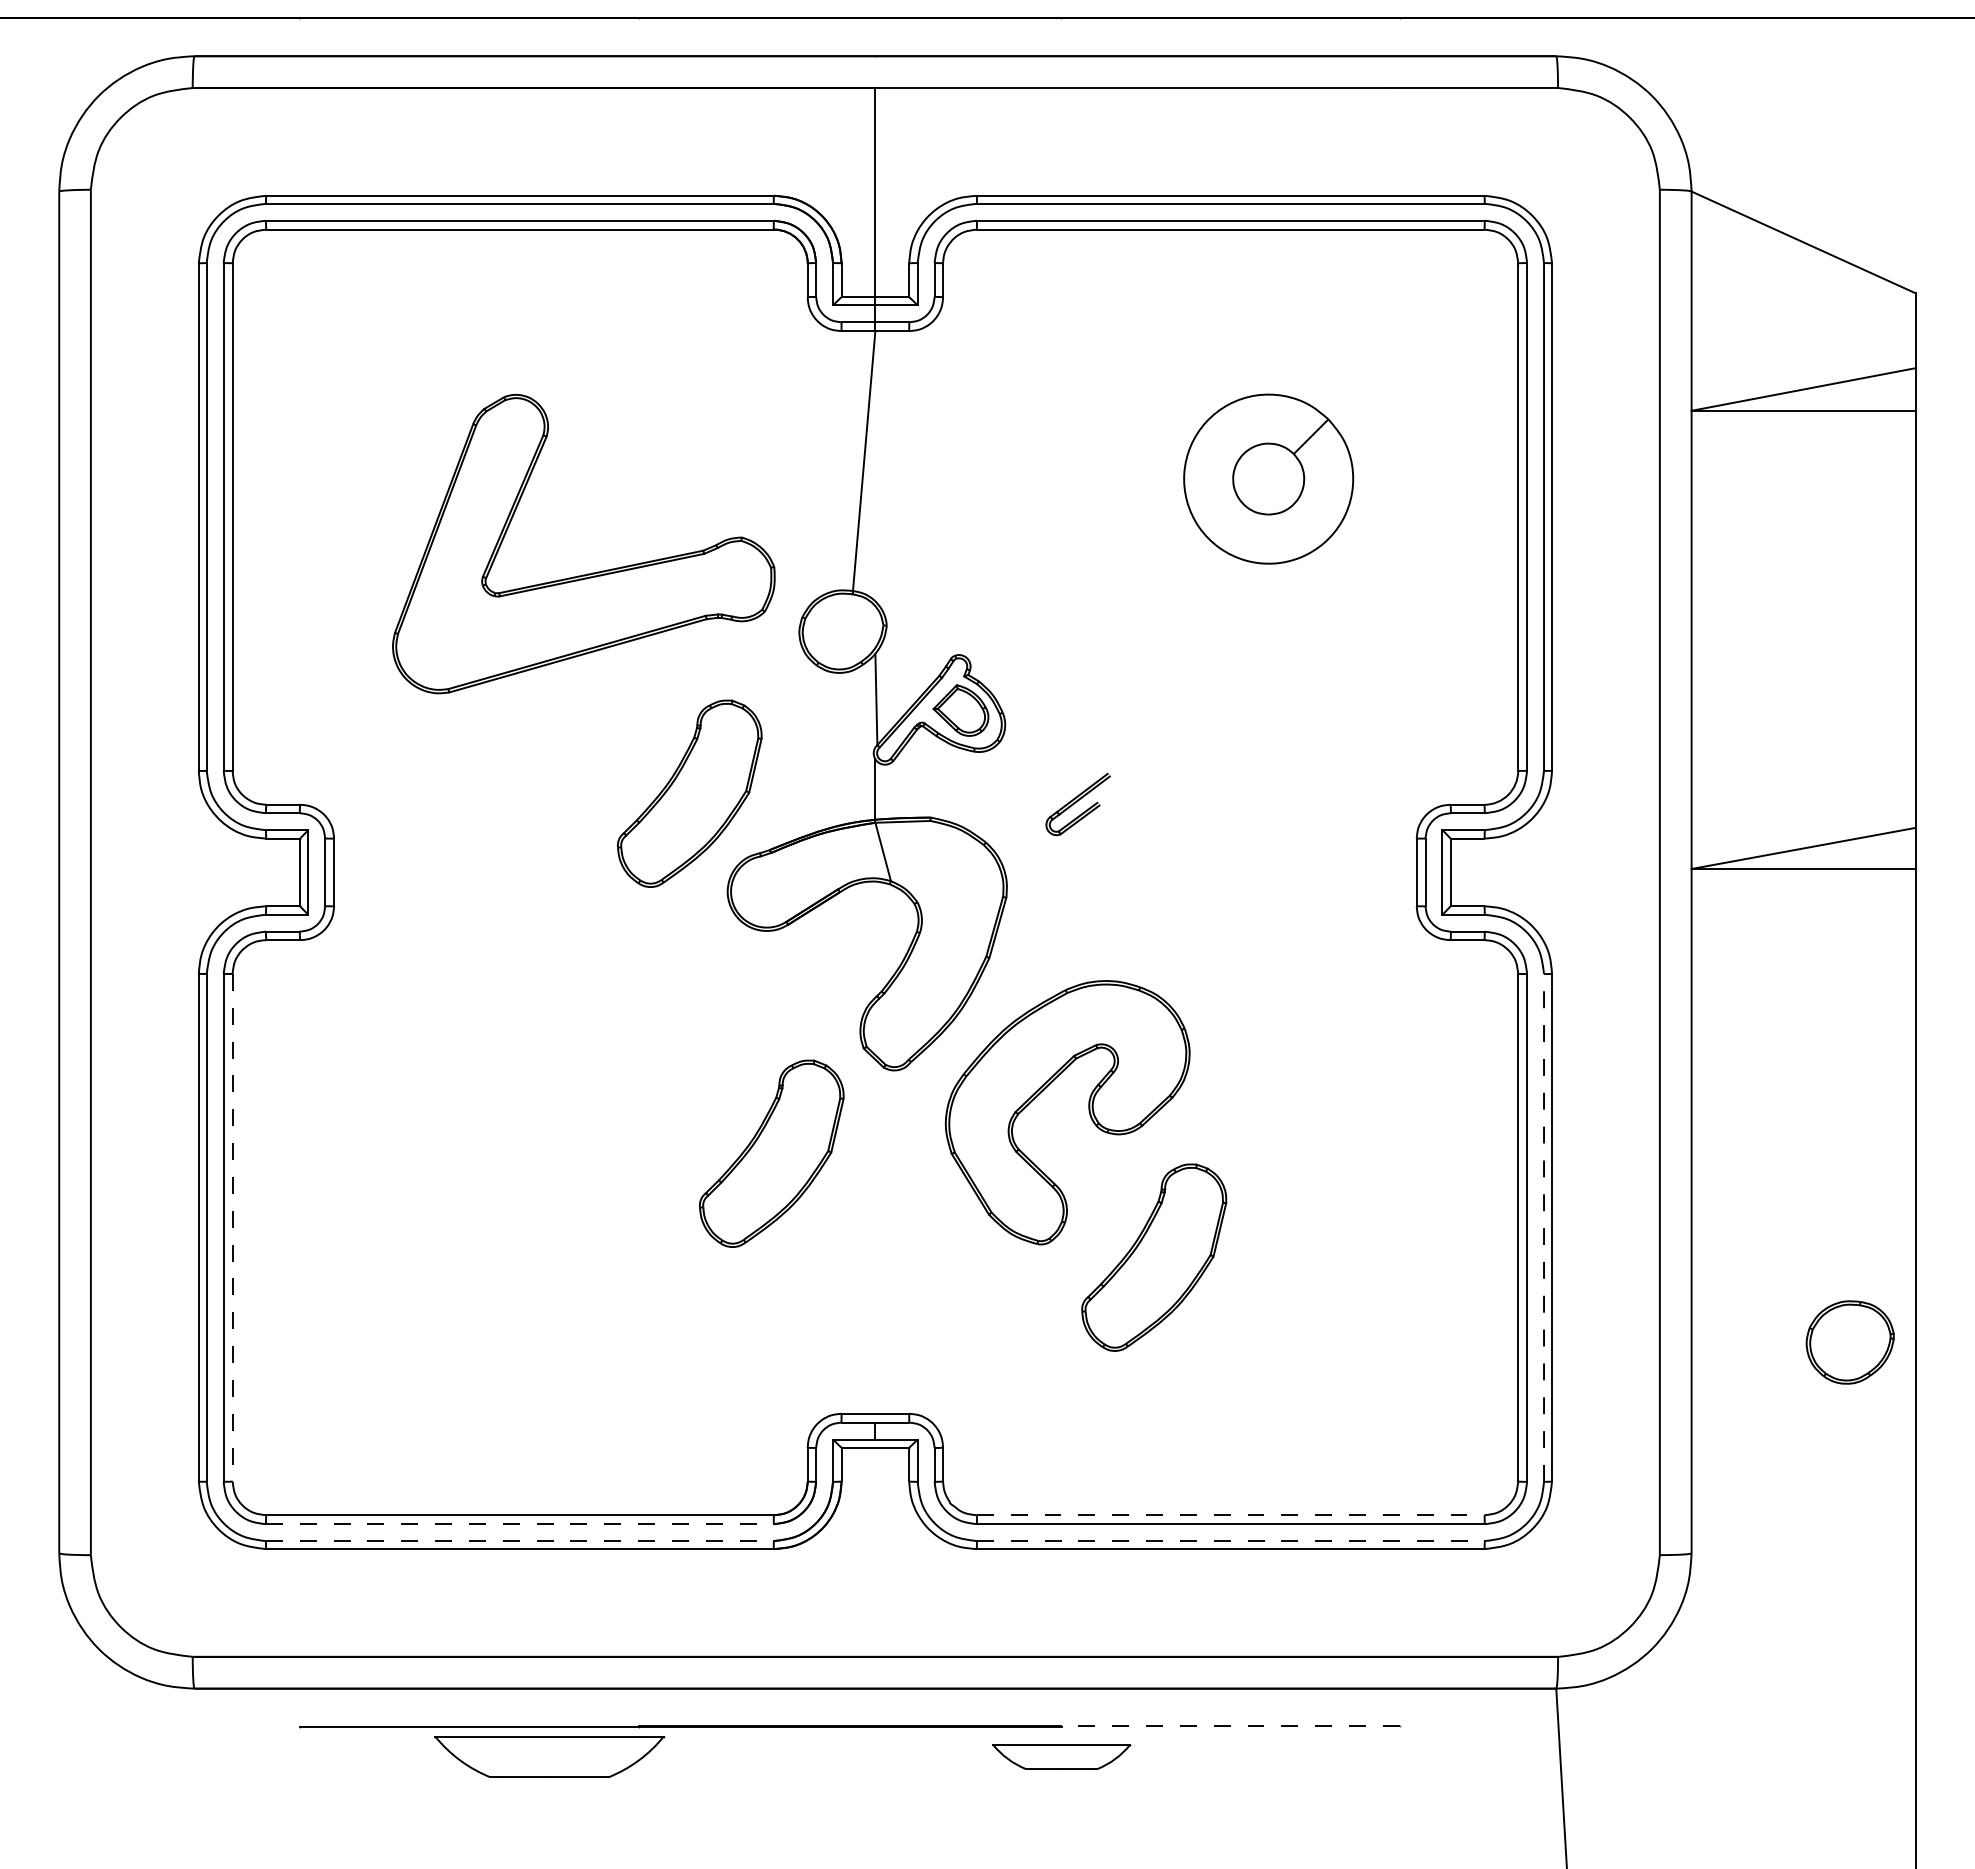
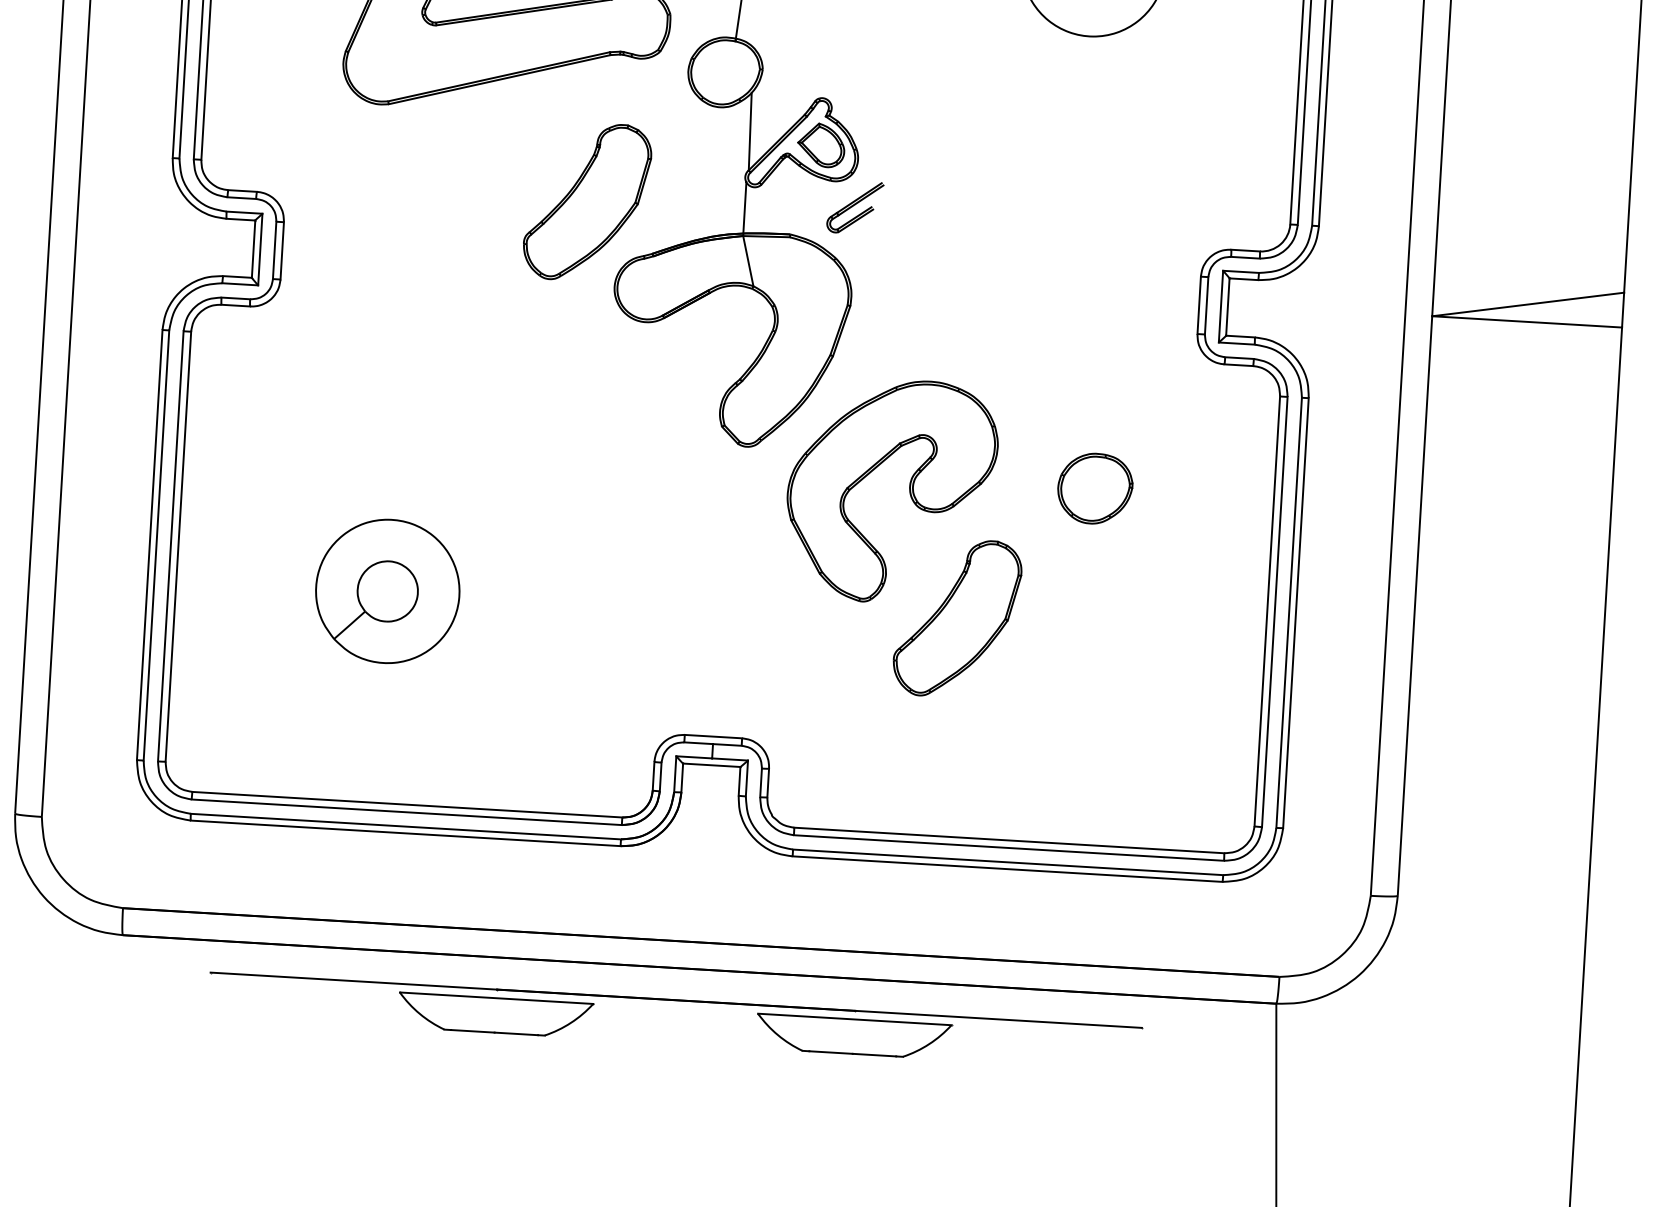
part: (1077, 804) -> (854, 207), moved
part: (771, 1153) -> (638, 510), removed
line: (232, 1227) -> (178, 546), dashed -> solid
line: (1544, 1227) -> (1289, 612), dashed -> solid
part: (481, 1265) -> (387, 591), added
part: (1849, 1342) -> (1094, 488), moved
line: (1230, 1515) -> (1009, 840), dashed -> solid
line: (519, 1524) -> (406, 812), dashed -> solid
line: (519, 1541) -> (405, 826), dashed -> solid
line: (1230, 1541) -> (1007, 862), dashed -> solid
line: (1230, 1726) -> (998, 1019), dashed -> solid
part: (549, 1756) -> (495, 1014), moved
part: (1061, 1756) -> (853, 1036), size x1.67

